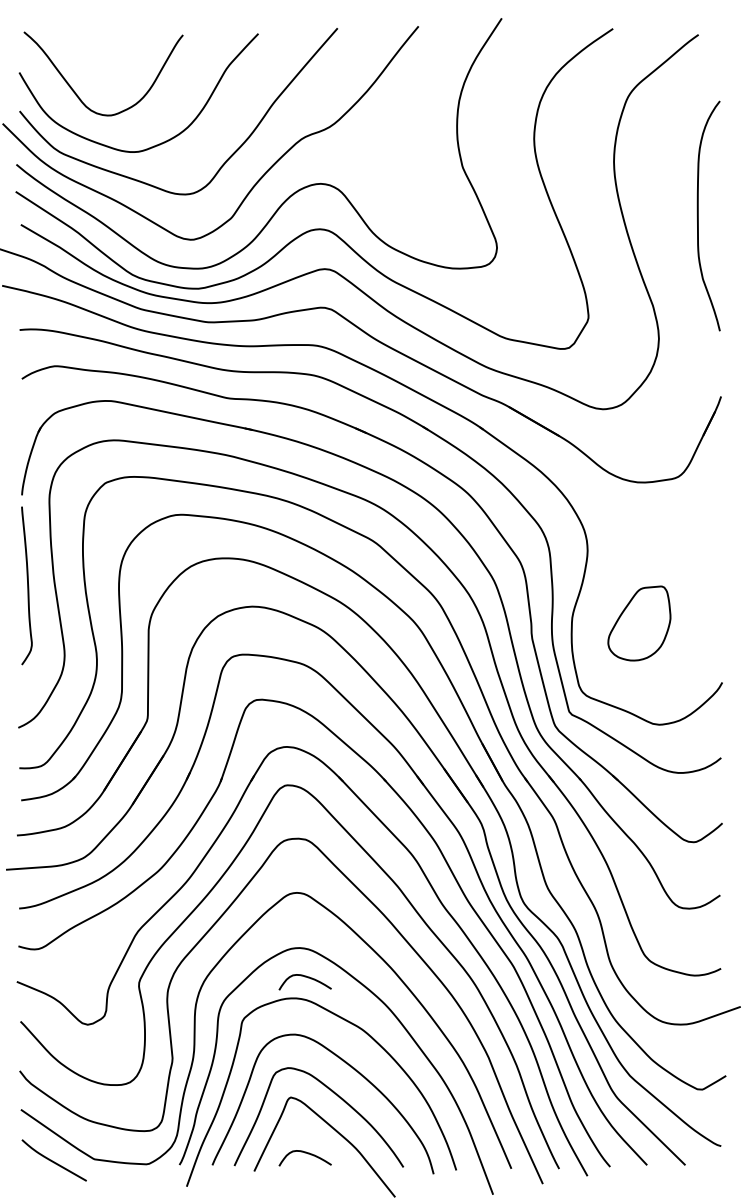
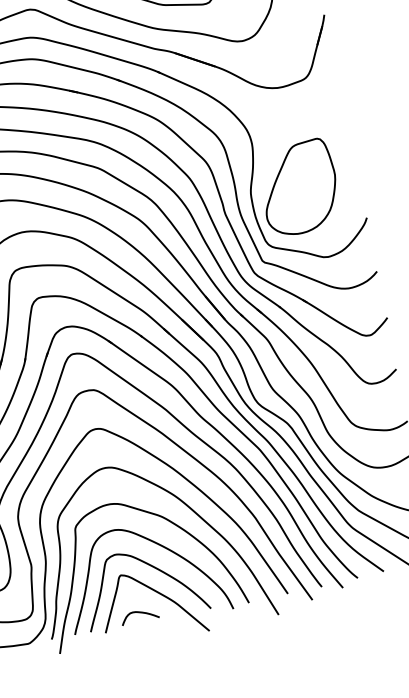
part: (639, 623) -> (299, 187), size x1.67
curve: (304, 977) -> (113, 488), removed

